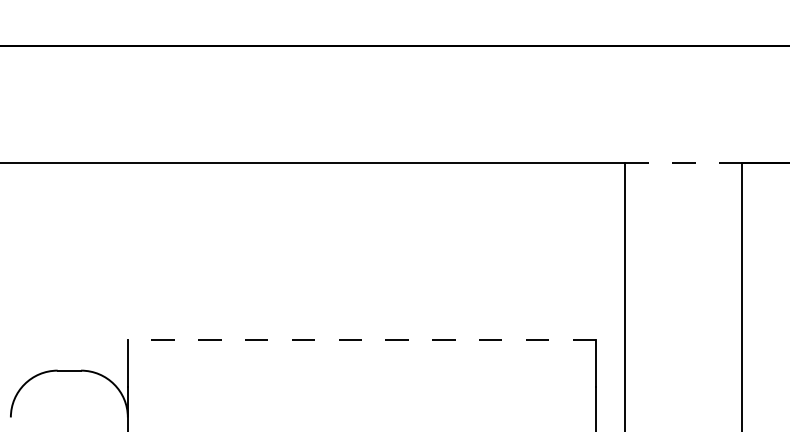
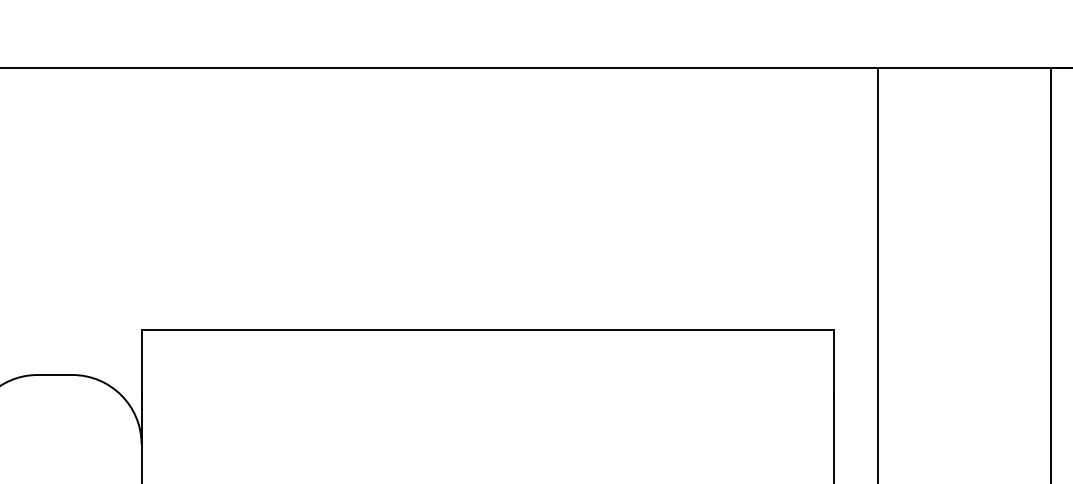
line: (683, 162) -> (964, 66), dashed -> solid
line: (361, 340) -> (487, 330), dashed -> solid

